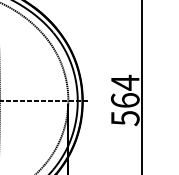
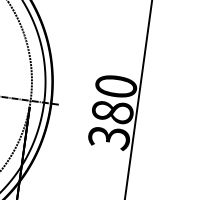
text: (124, 99) -> (111, 110), 564 -> 380

